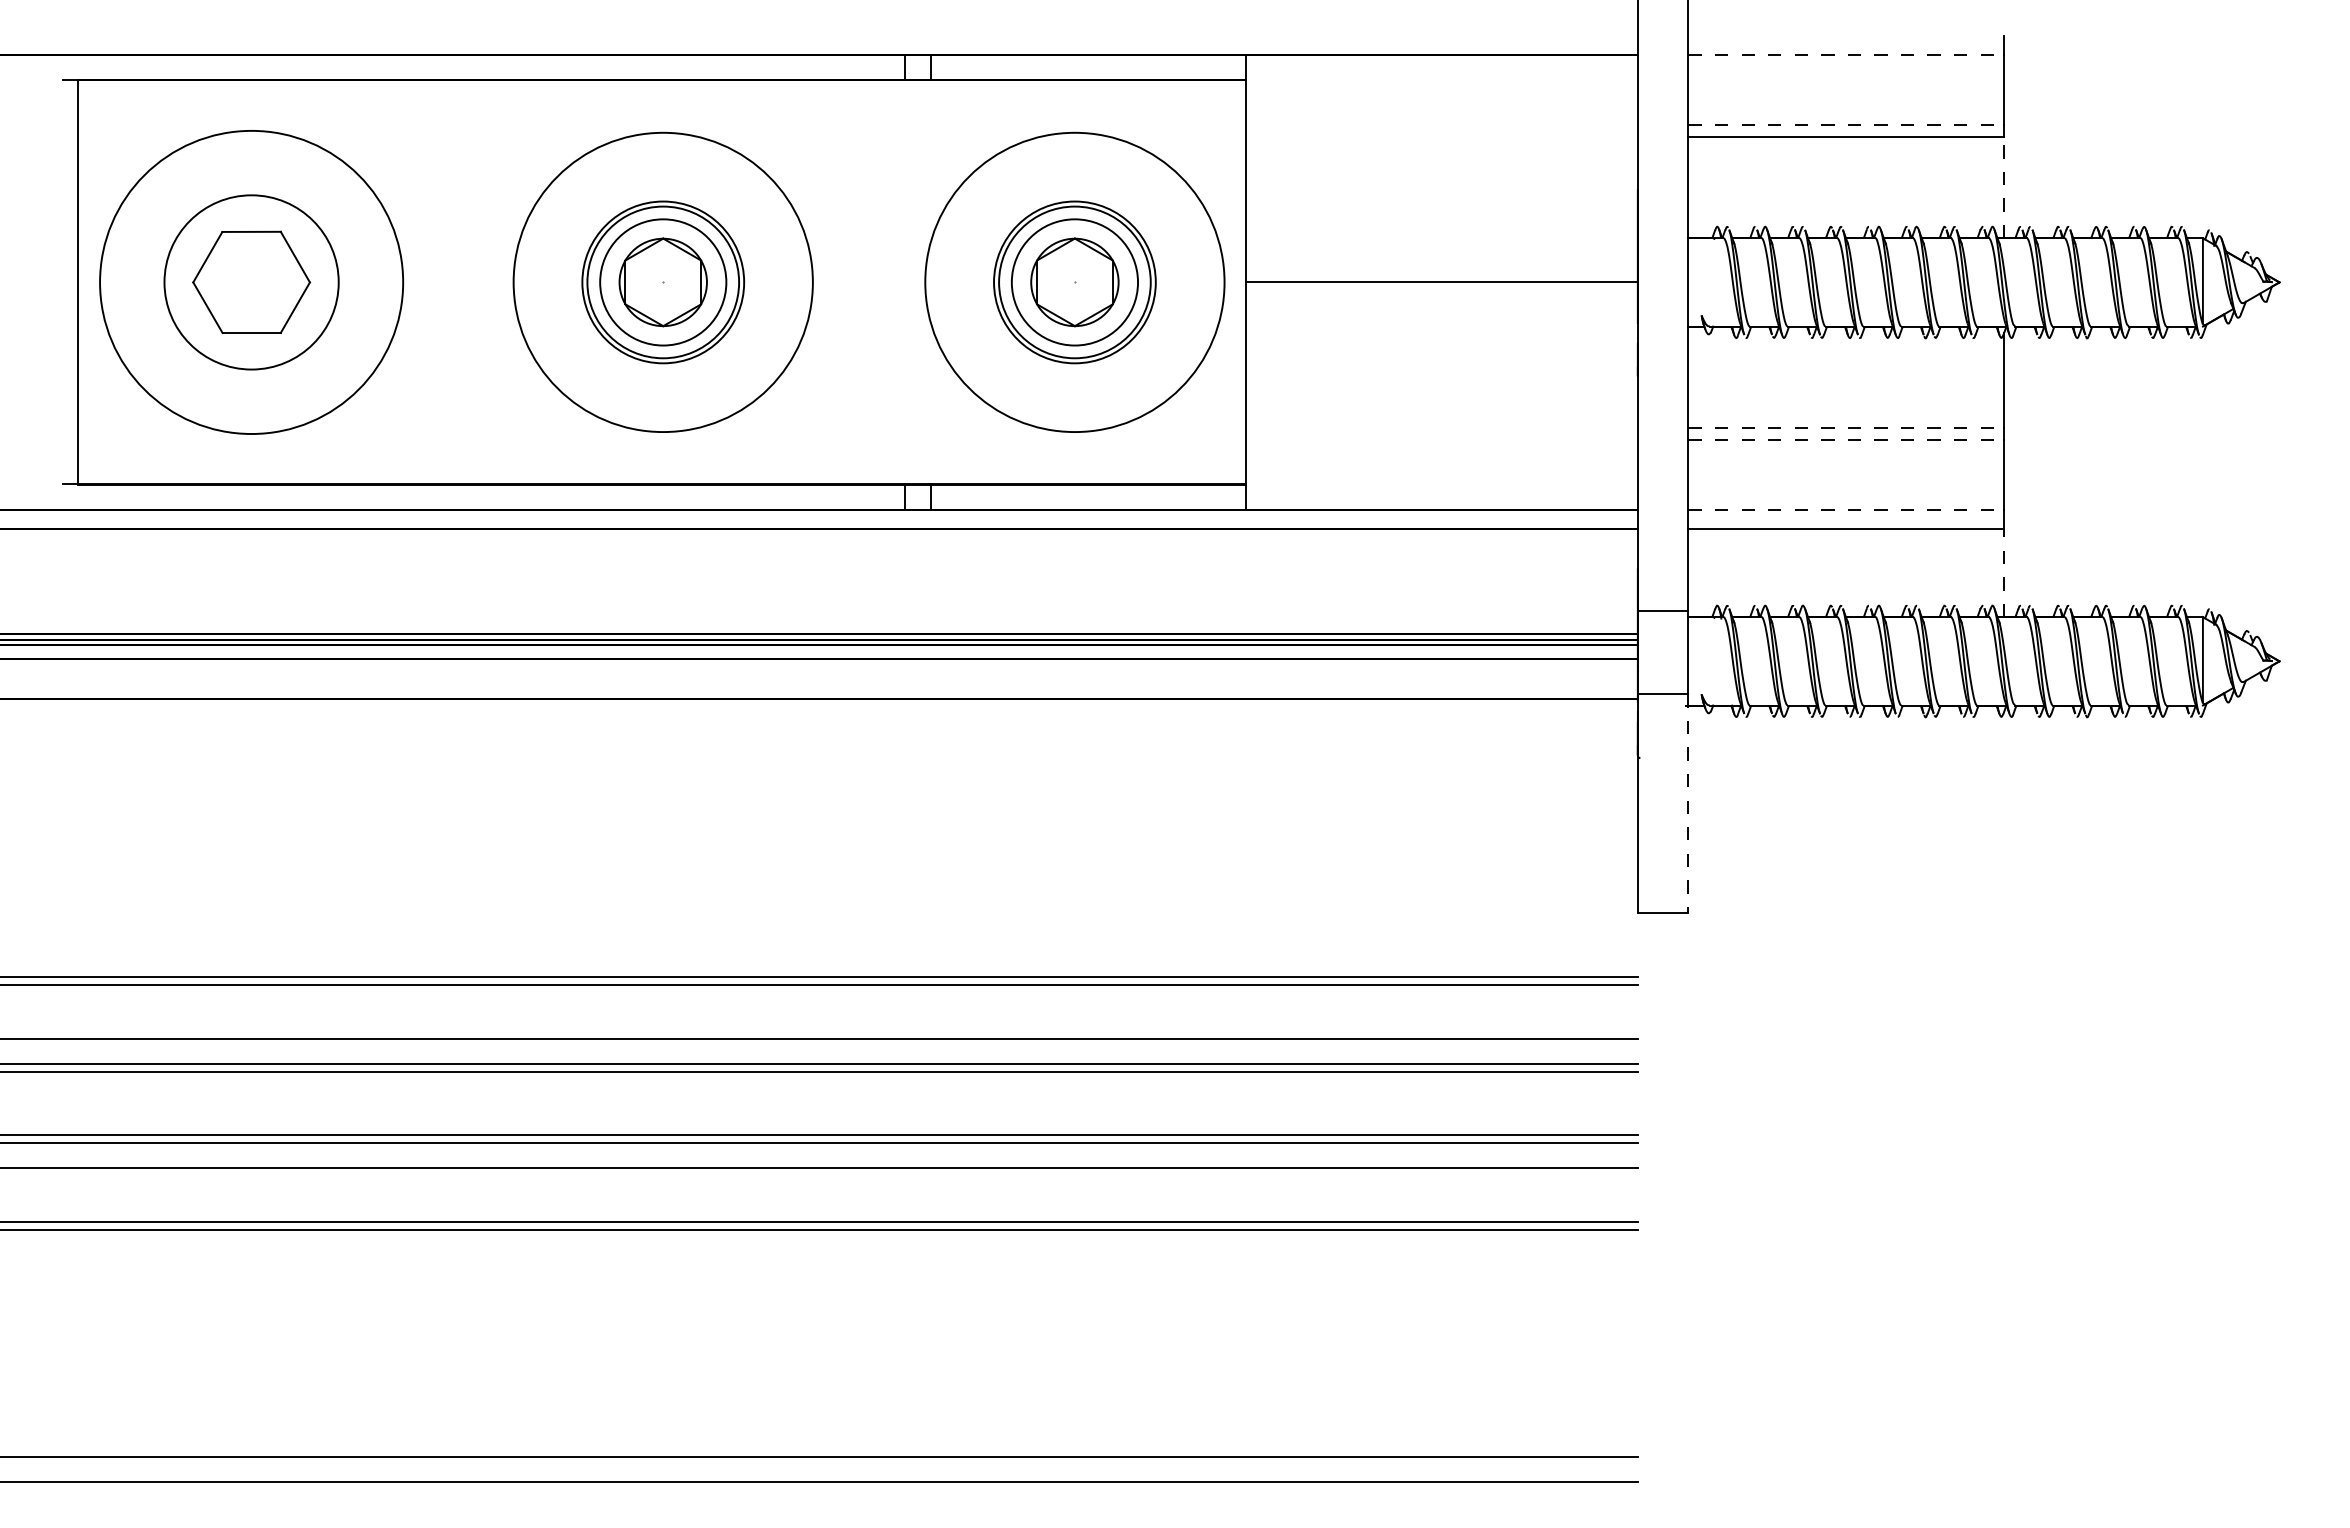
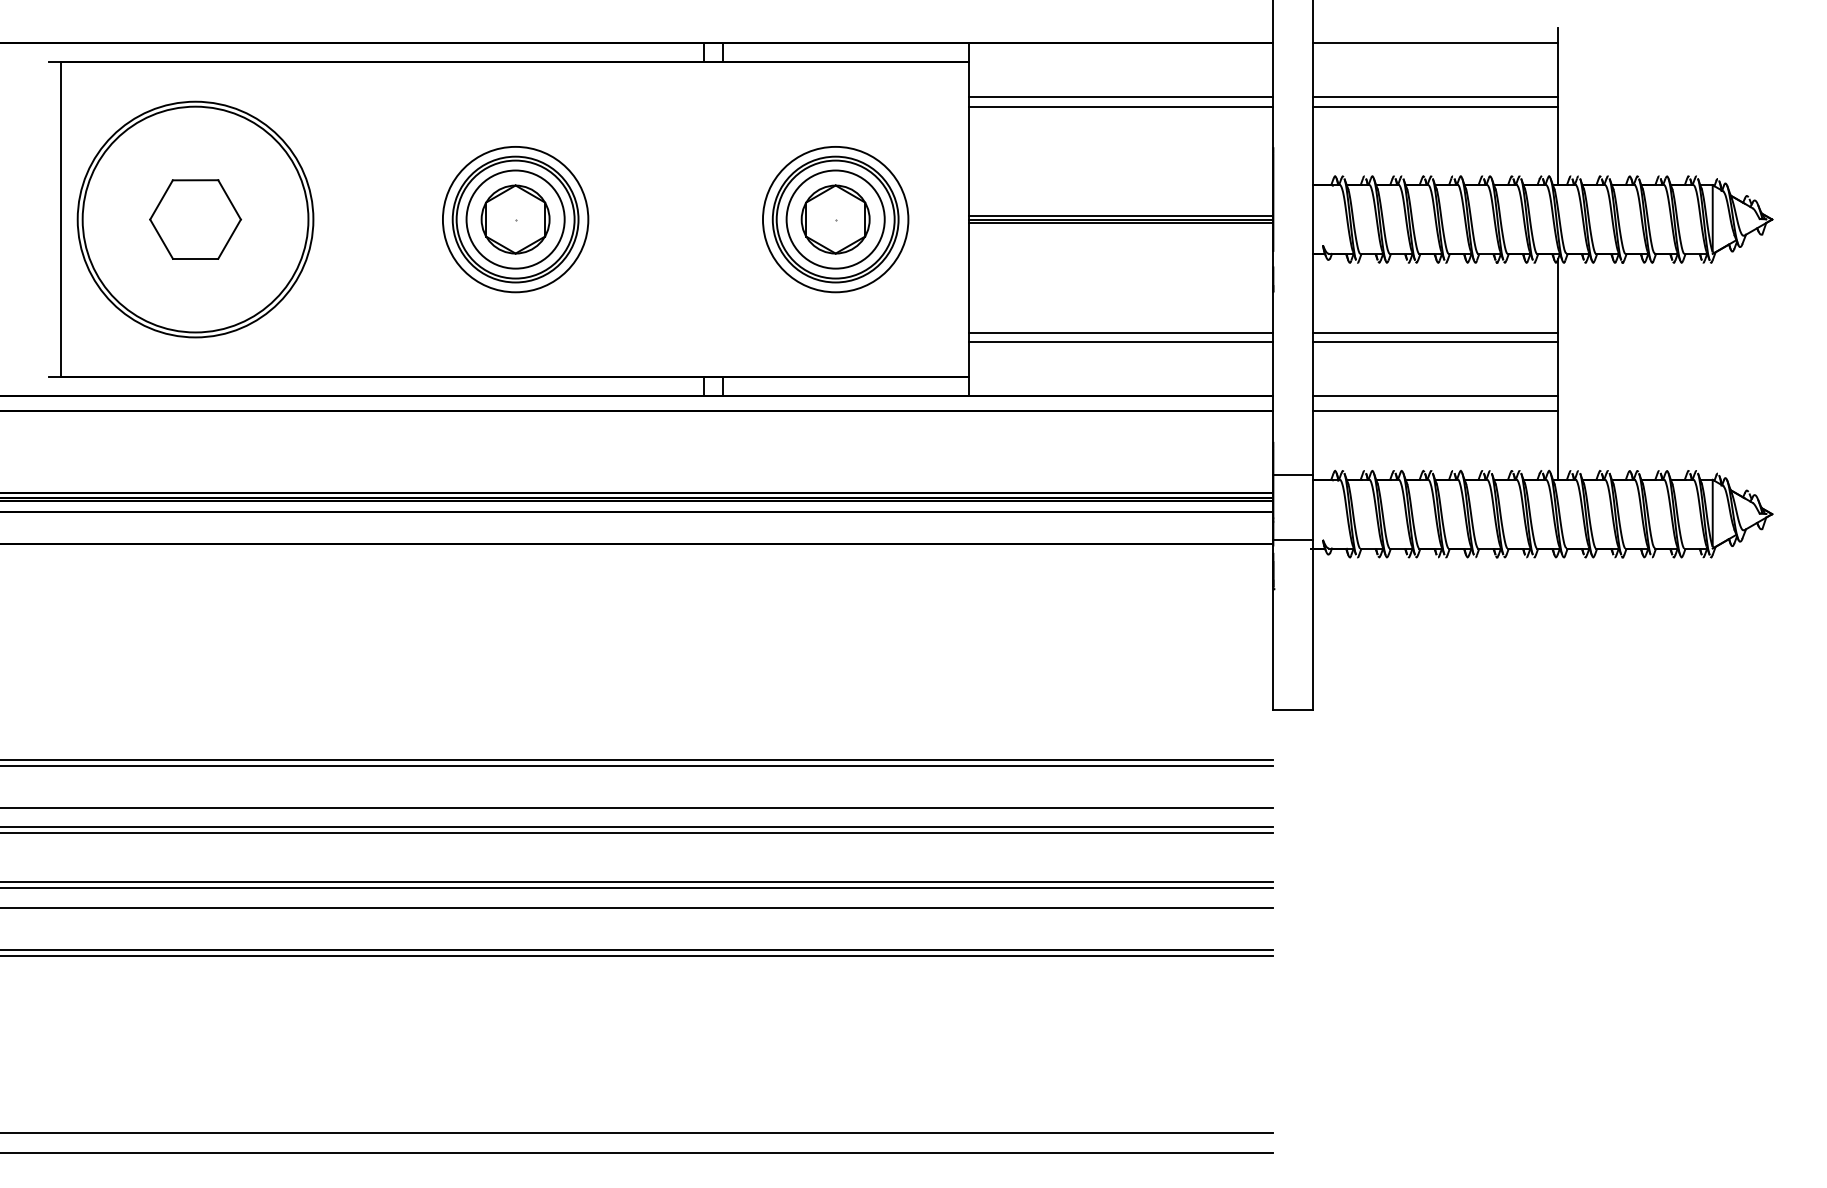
line: (1846, 55) -> (1435, 43), dashed -> solid
line: (1441, 124) -> (1120, 96), added
line: (1846, 124) -> (1435, 96), dashed -> solid
line: (1441, 137) -> (1120, 106), added
line: (2004, 187) -> (1558, 145), dashed -> solid
line: (1441, 277) -> (1120, 215), added
circle: (662, 281) -> (515, 218), size x0.62
circle: (1074, 281) -> (835, 218), size x0.62
circle: (251, 282) -> (195, 219), size x1.67
line: (1441, 287) -> (1120, 223), added
line: (1441, 427) -> (1120, 332), added
line: (1846, 427) -> (1435, 332), dashed -> solid
line: (1441, 440) -> (1120, 342), added
line: (1846, 440) -> (1435, 342), dashed -> solid
line: (1846, 509) -> (1435, 396), dashed -> solid
line: (2004, 572) -> (1558, 445), dashed -> solid
line: (1688, 803) -> (1312, 624), dashed -> solid

